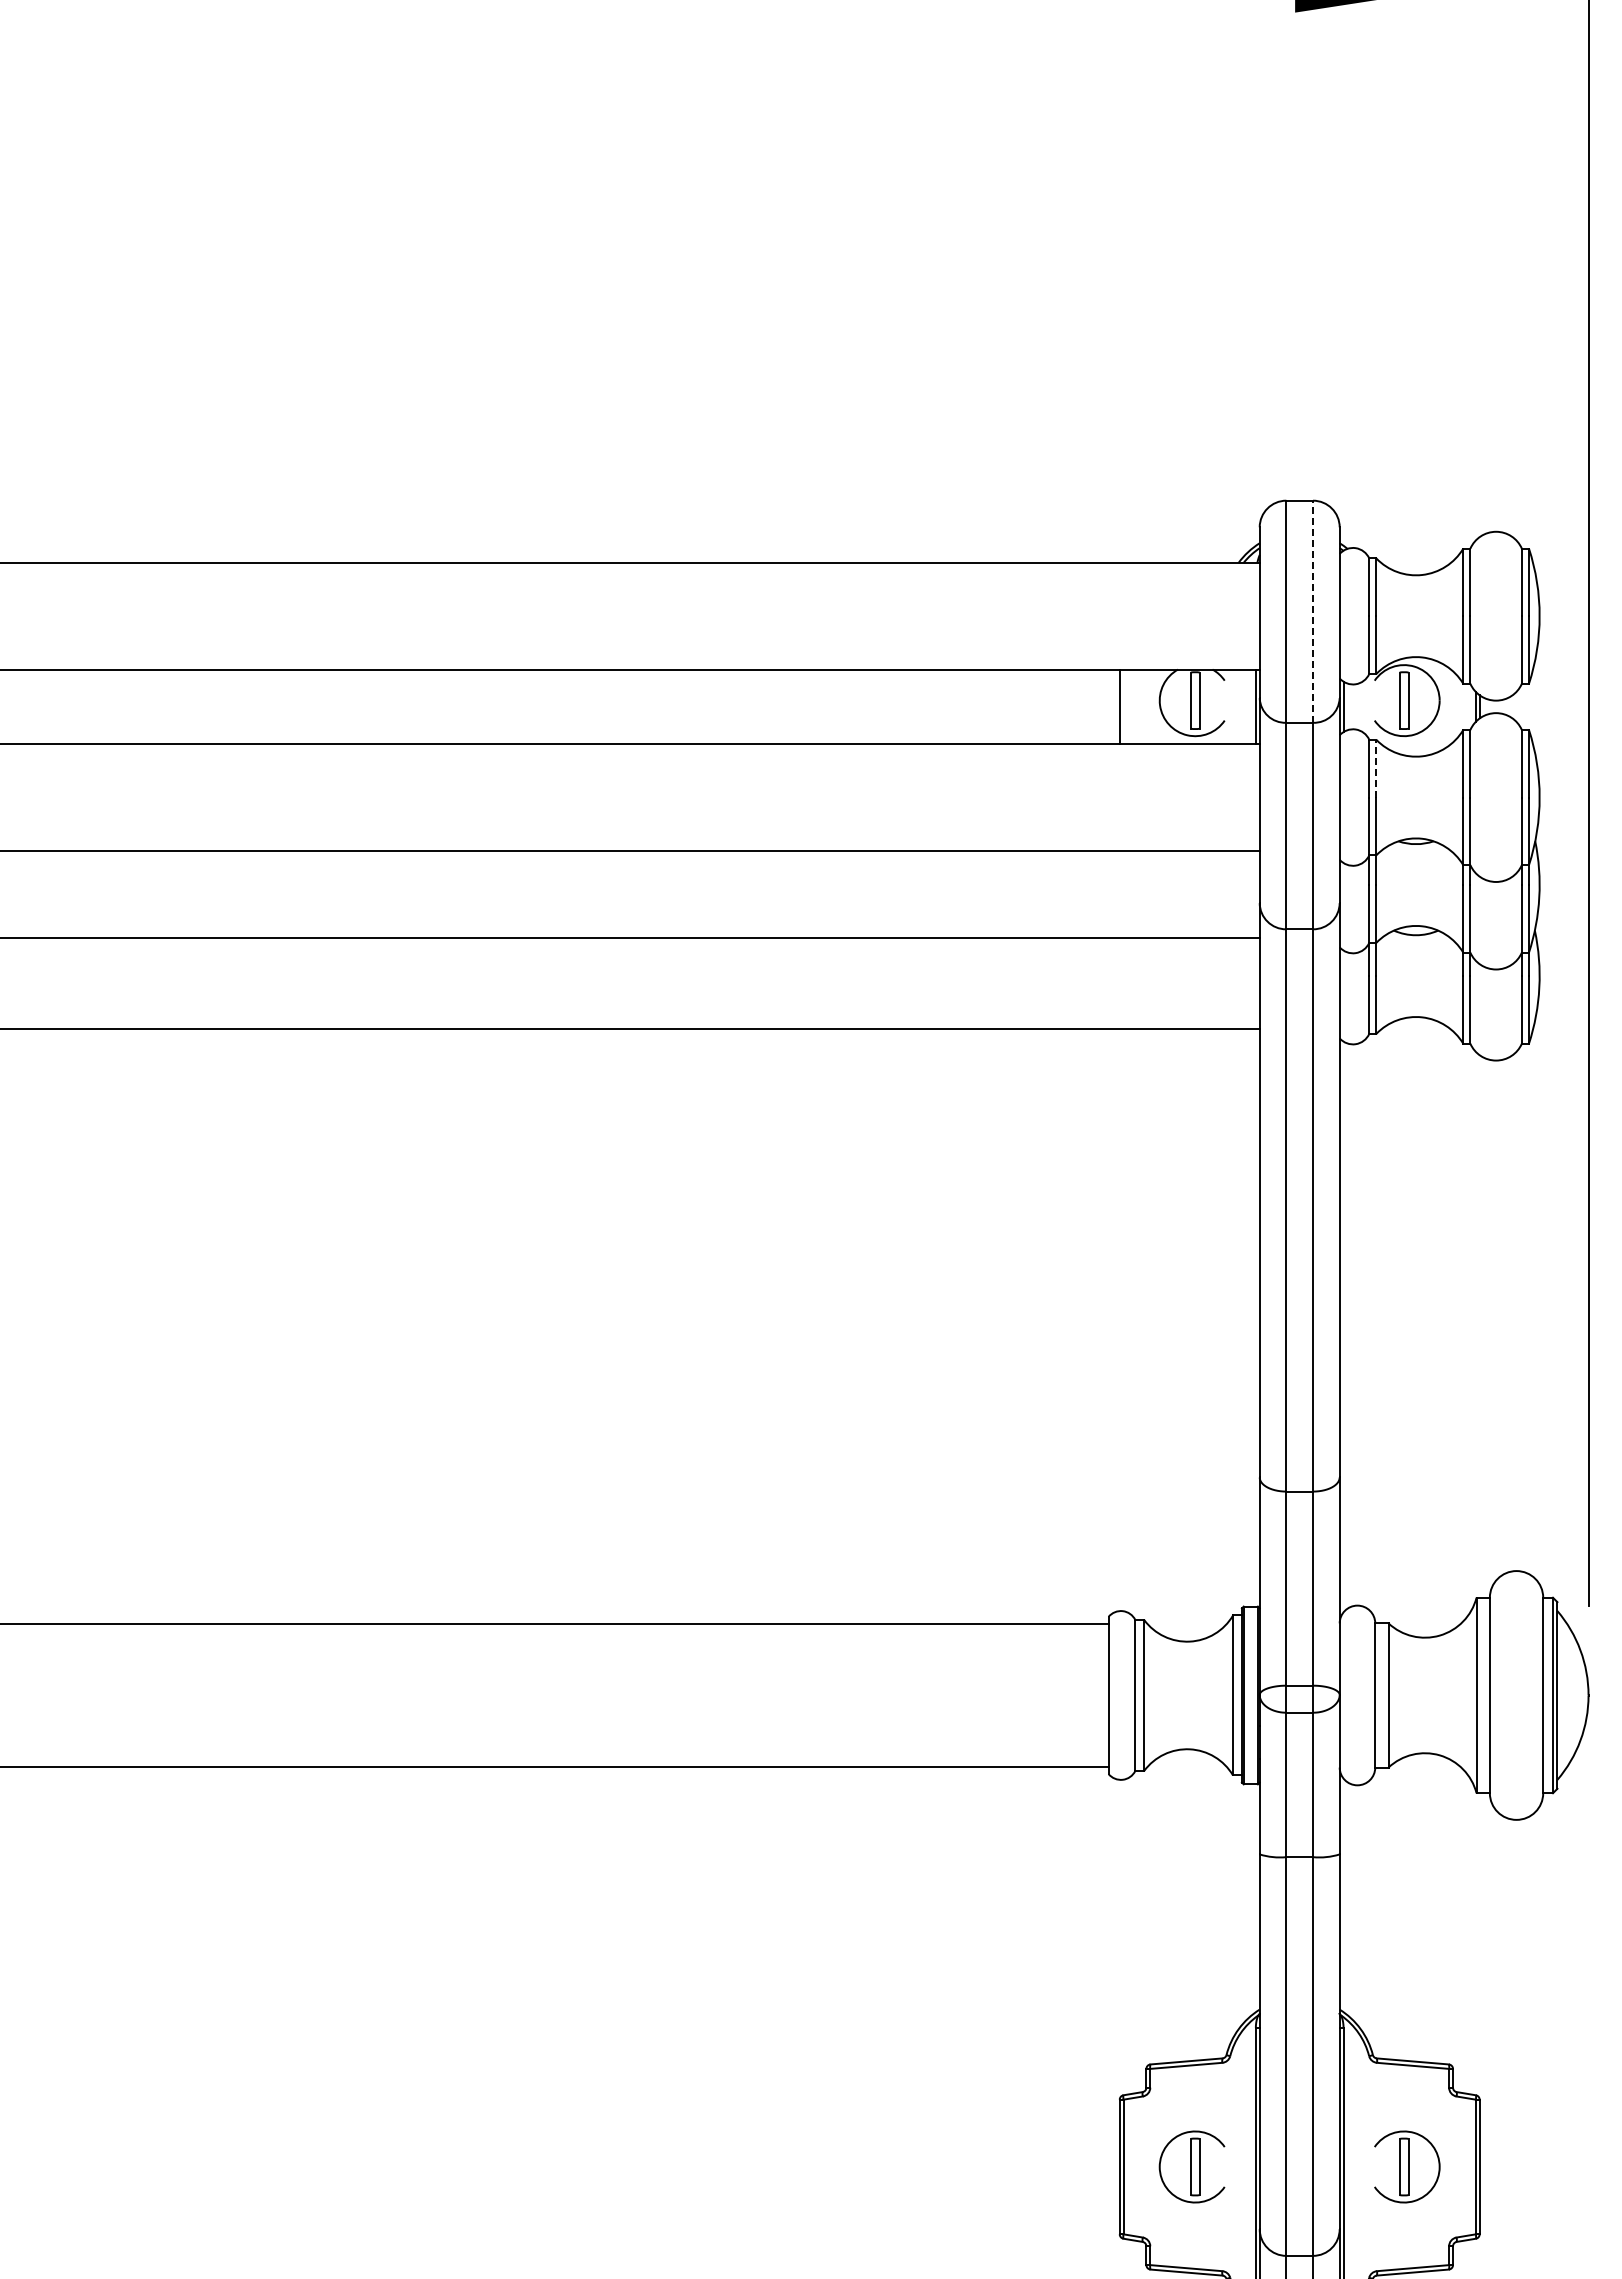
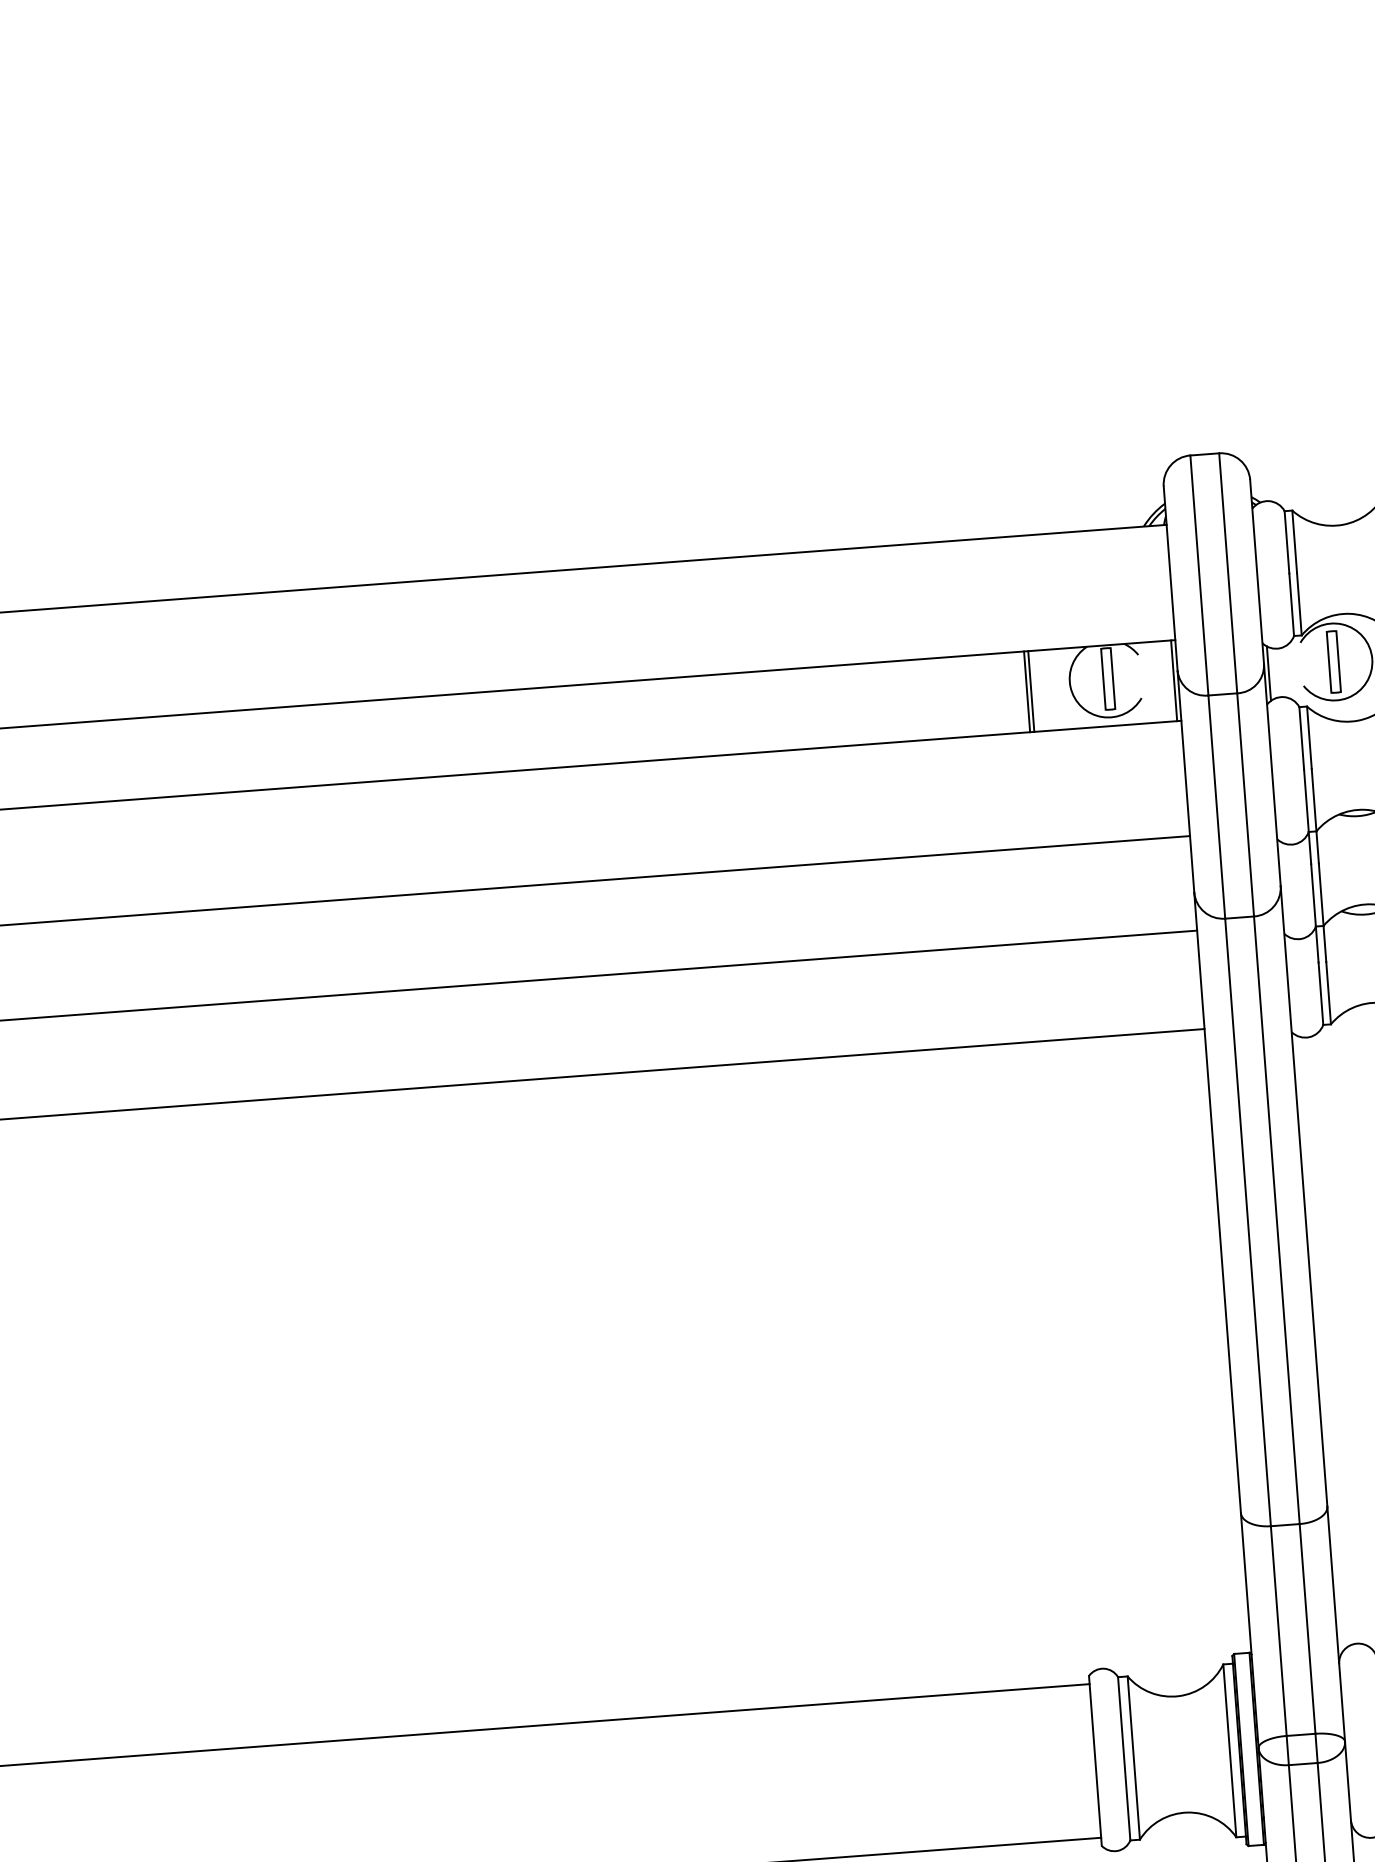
line: (1313, 611) -> (1228, 573), dashed -> solid
line: (1123, 706) -> (1031, 691), added
line: (1376, 768) -> (1309, 737), dashed -> solid

